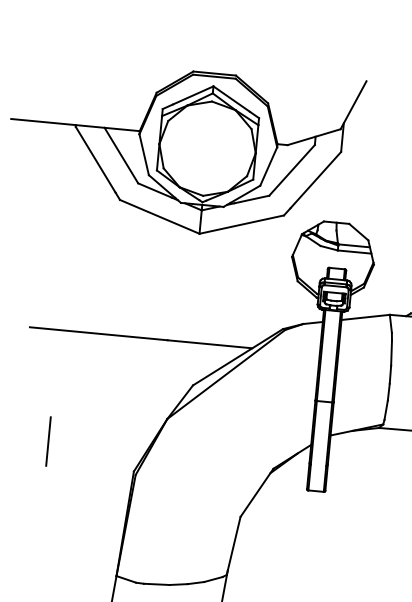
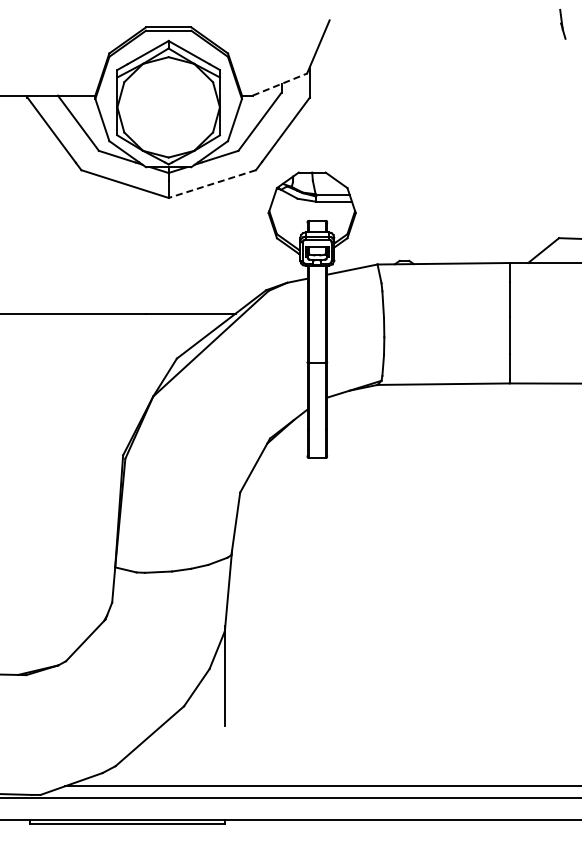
line: (314, 137) -> (280, 84), solid -> dashed
line: (241, 225) -> (212, 184), solid -> dashed
line: (48, 441) -> (30, 432), removed

